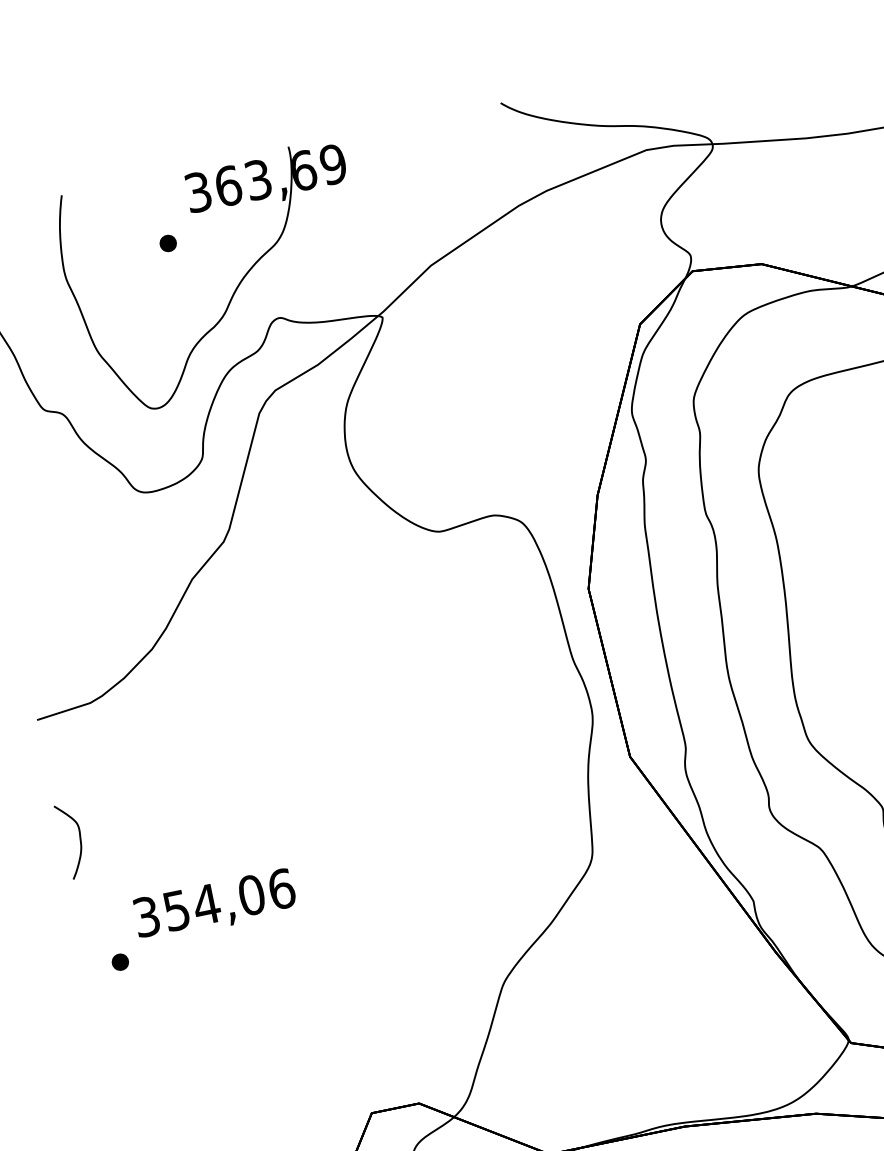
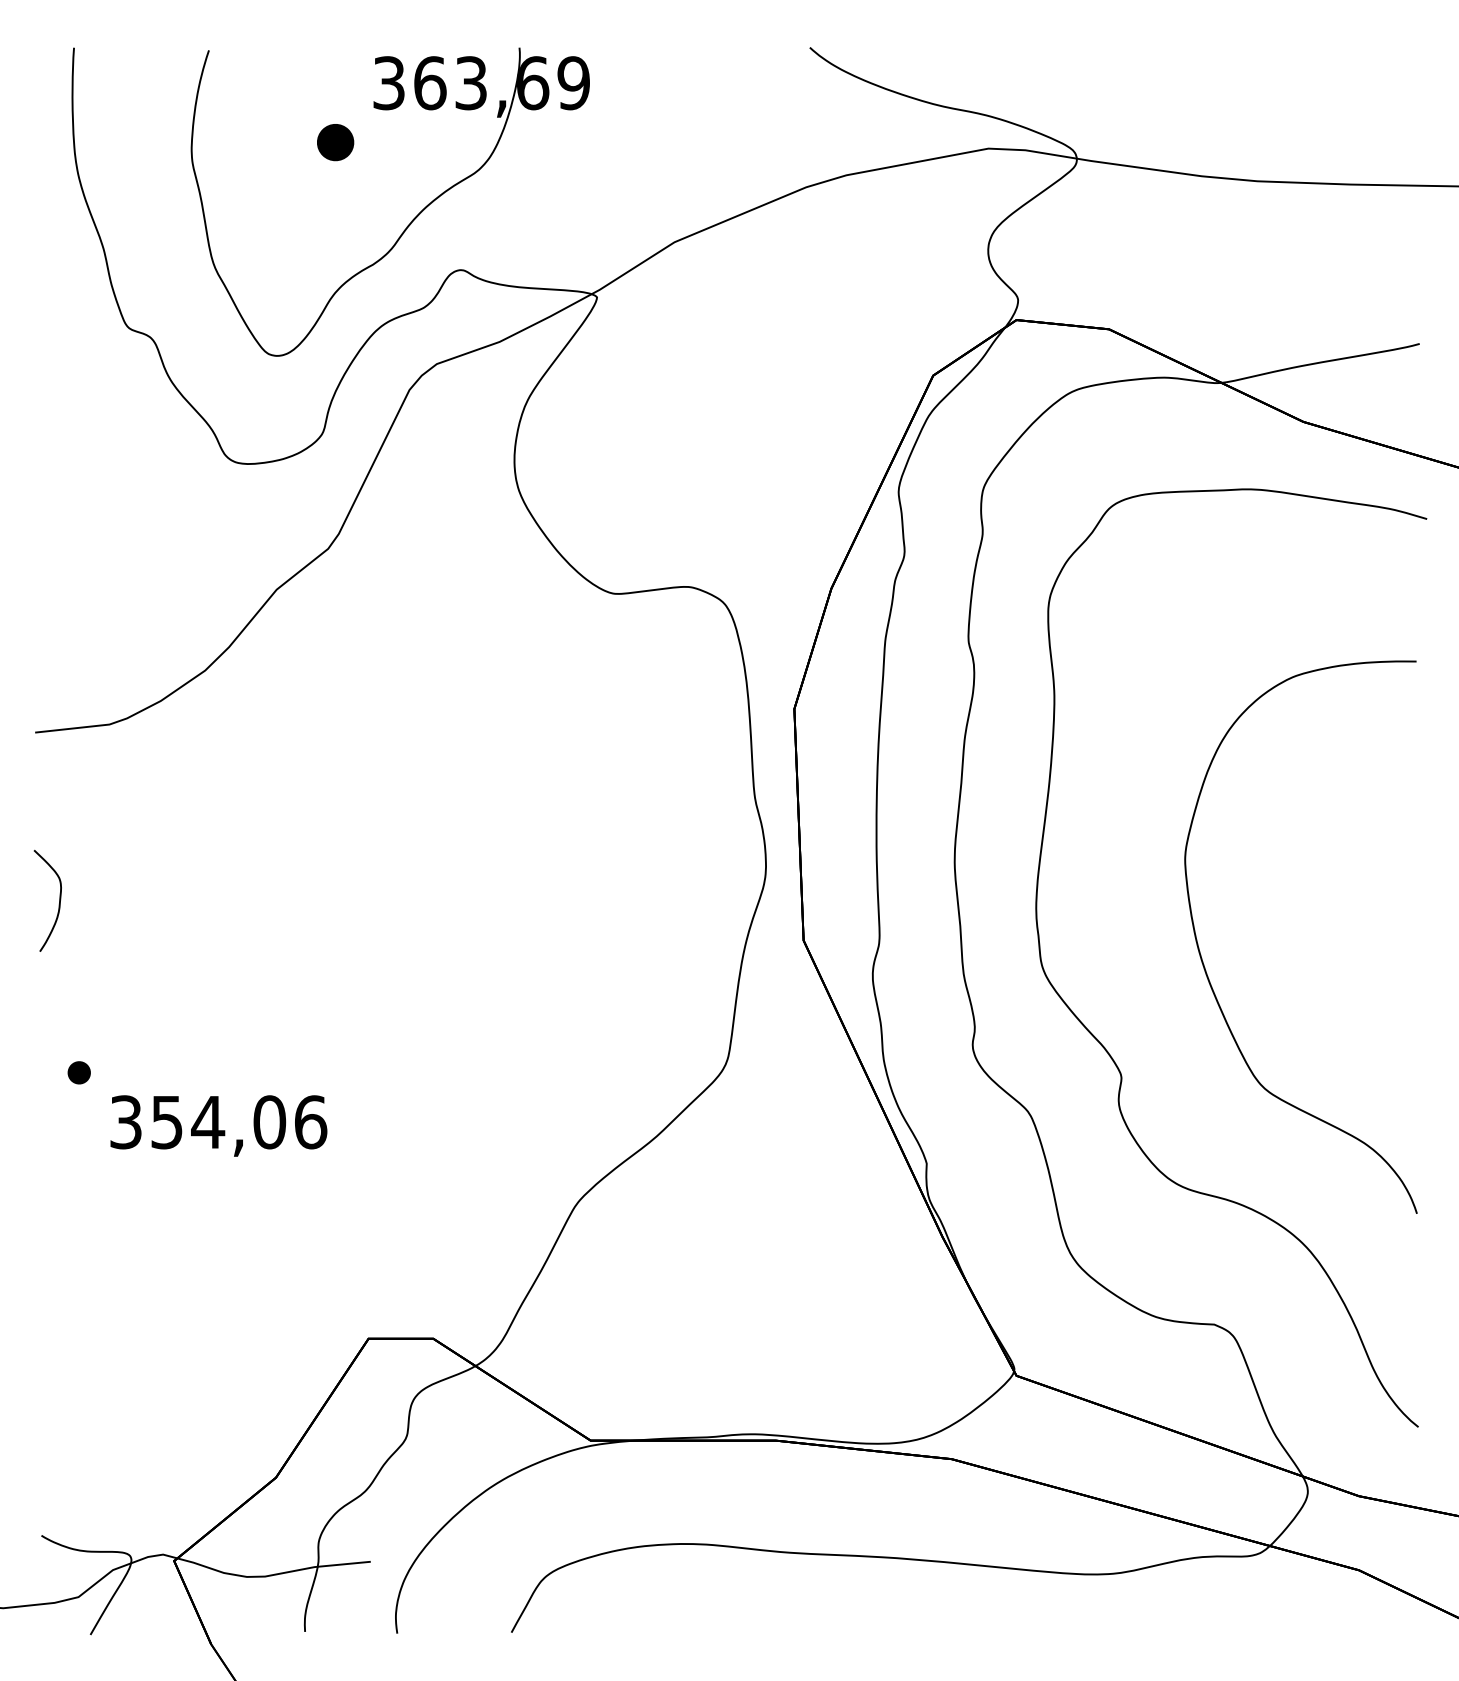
part: (167, 242) -> (335, 141), size x1.6
text: (214, 905) -> (218, 1125), moved

